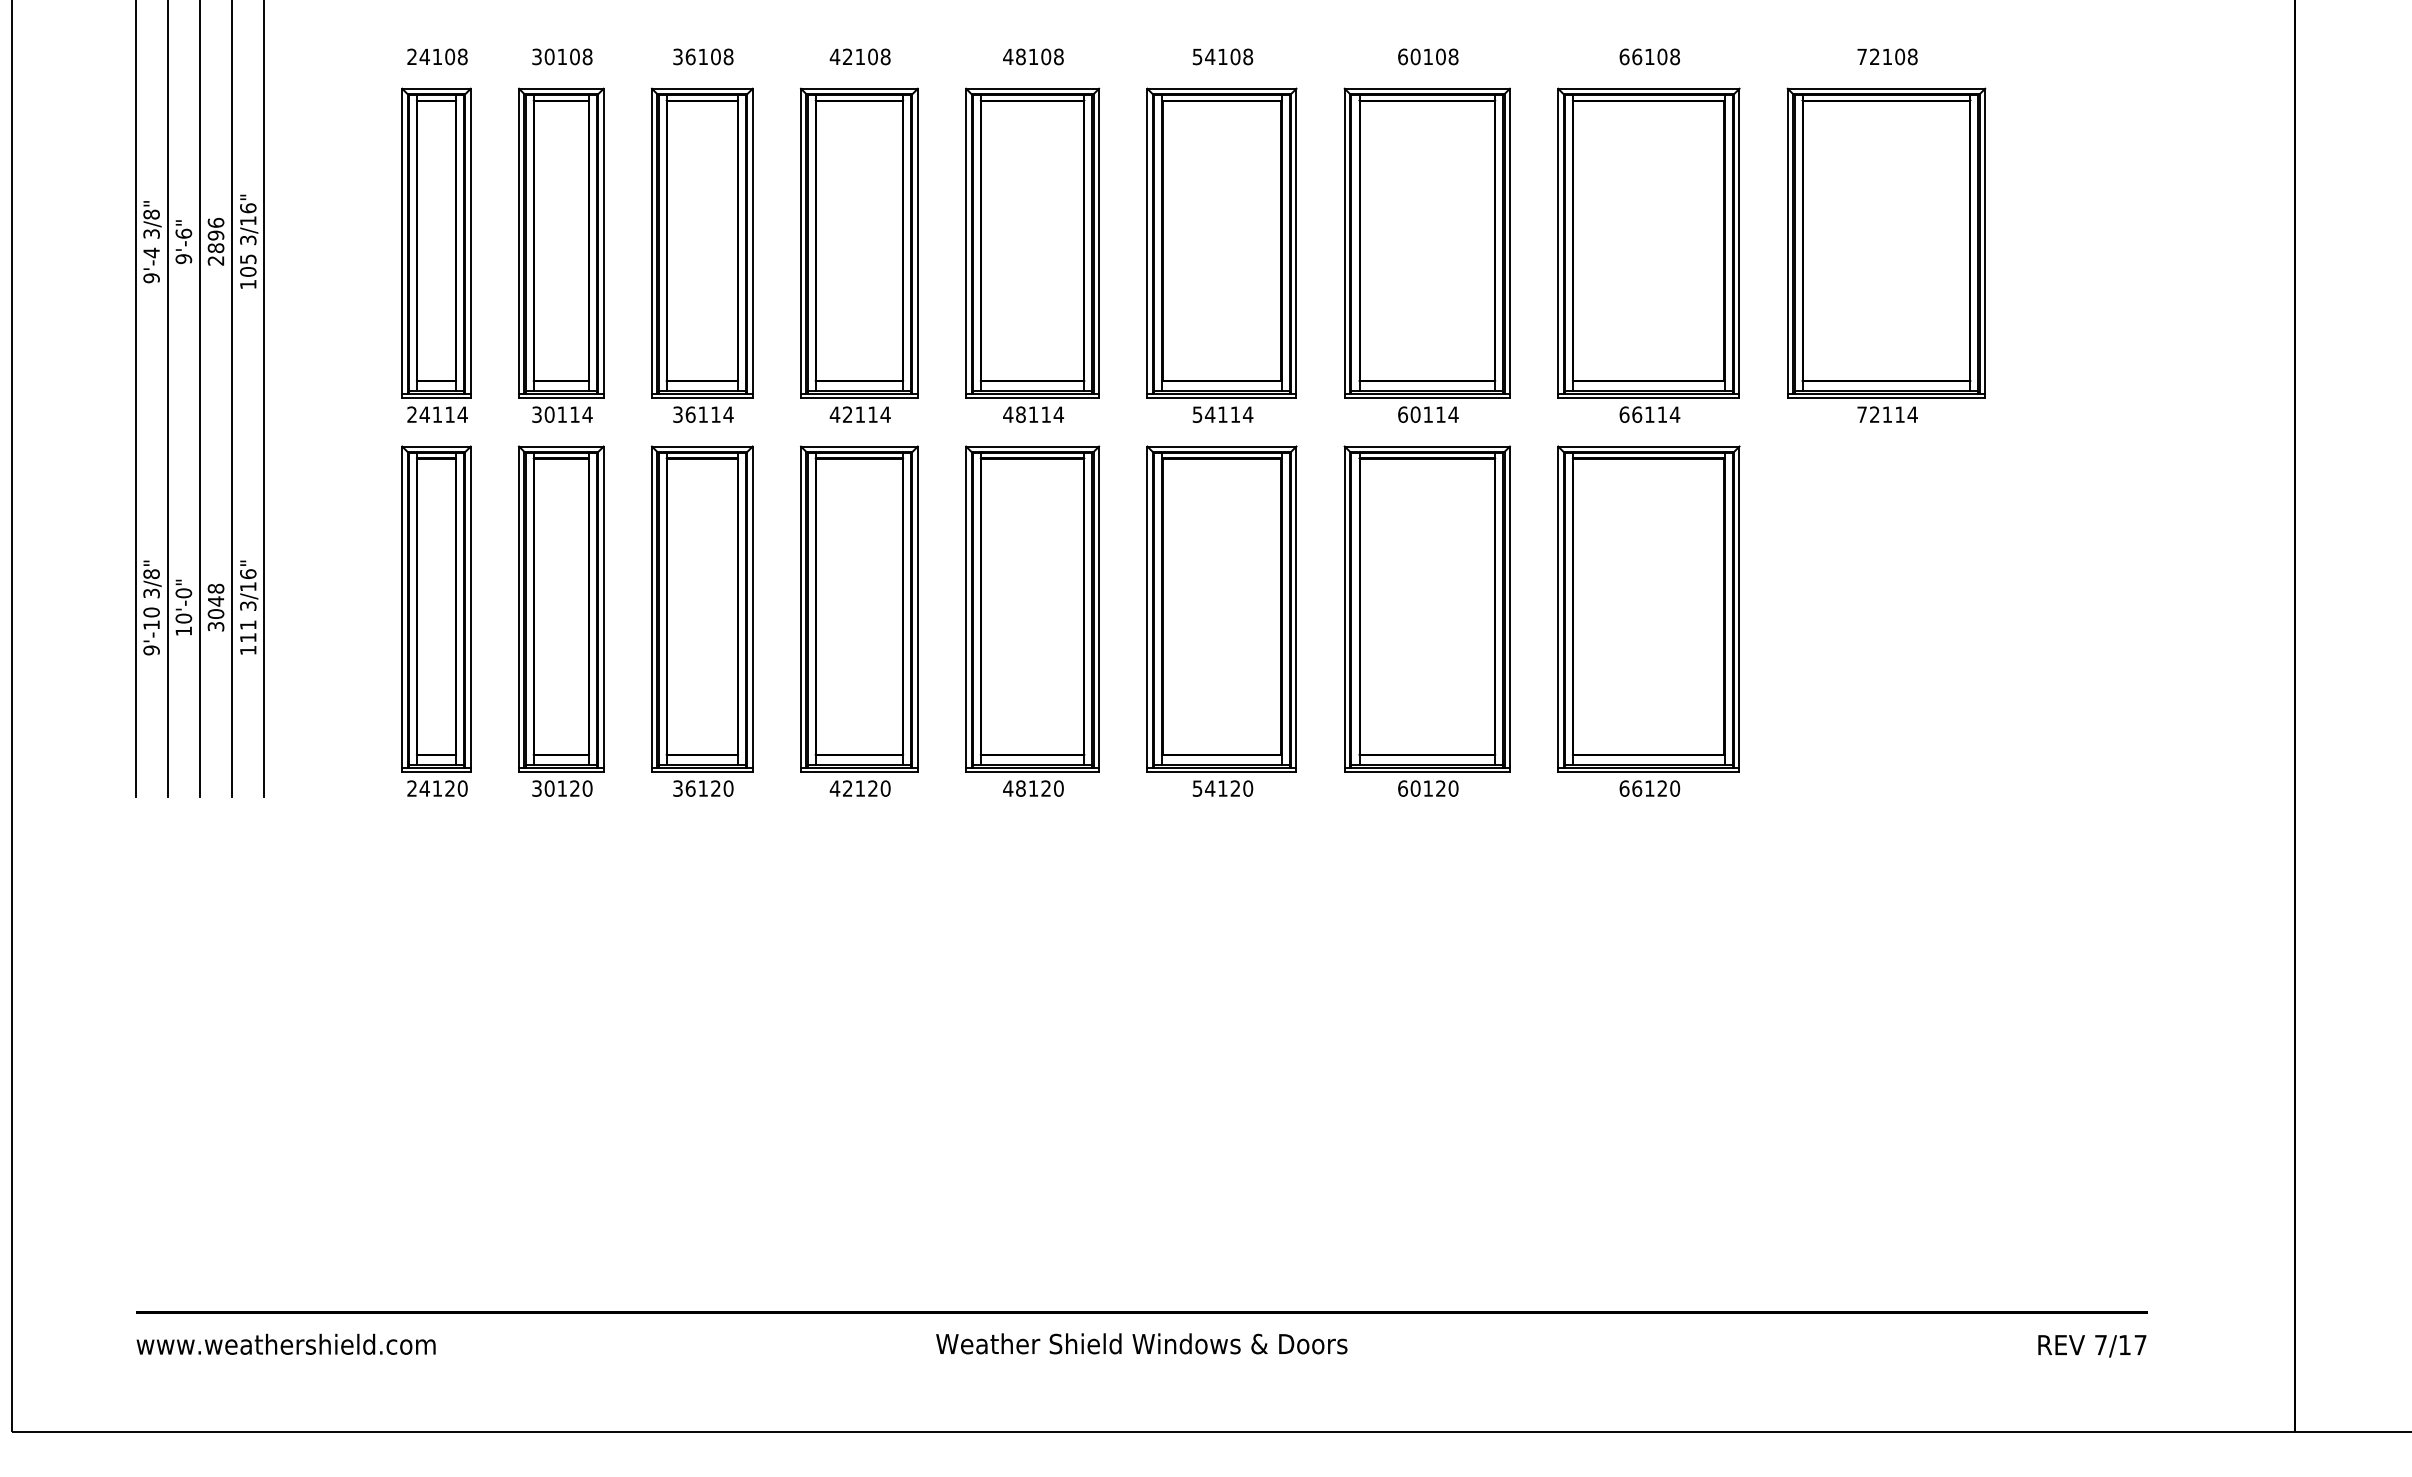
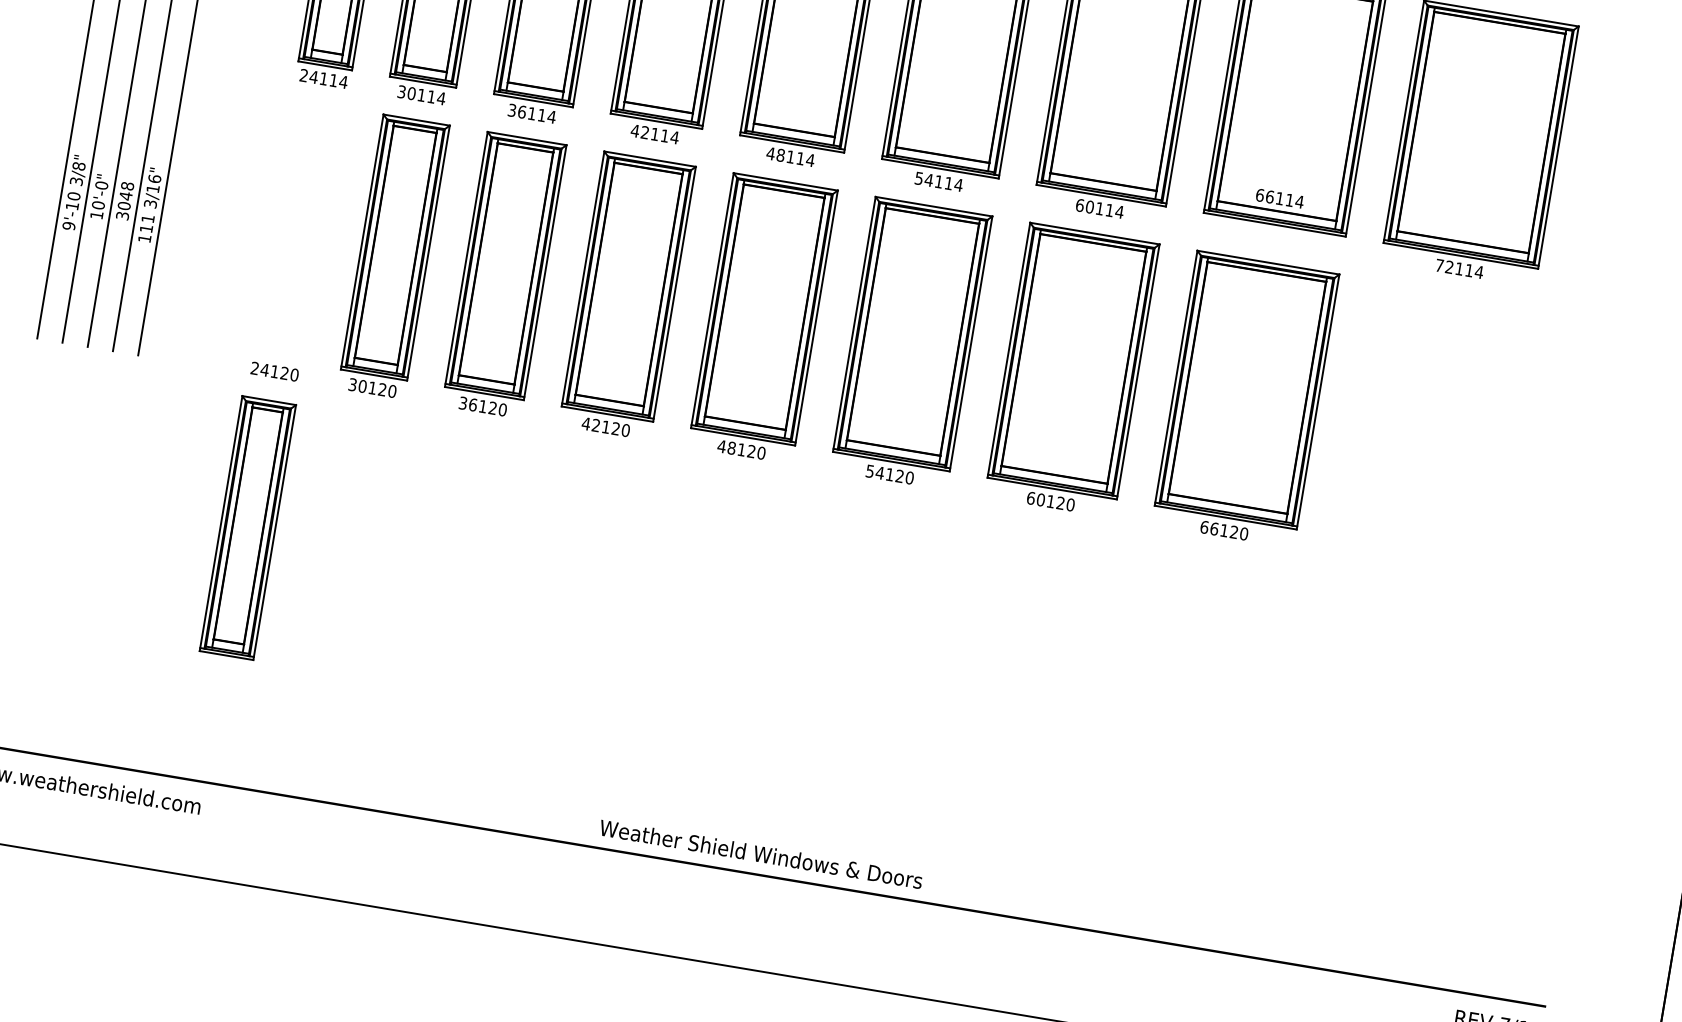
text: (1649, 414) -> (1279, 198), moved
part: (436, 608) -> (247, 527), moved
text: (1141, 1343) -> (760, 853), moved

